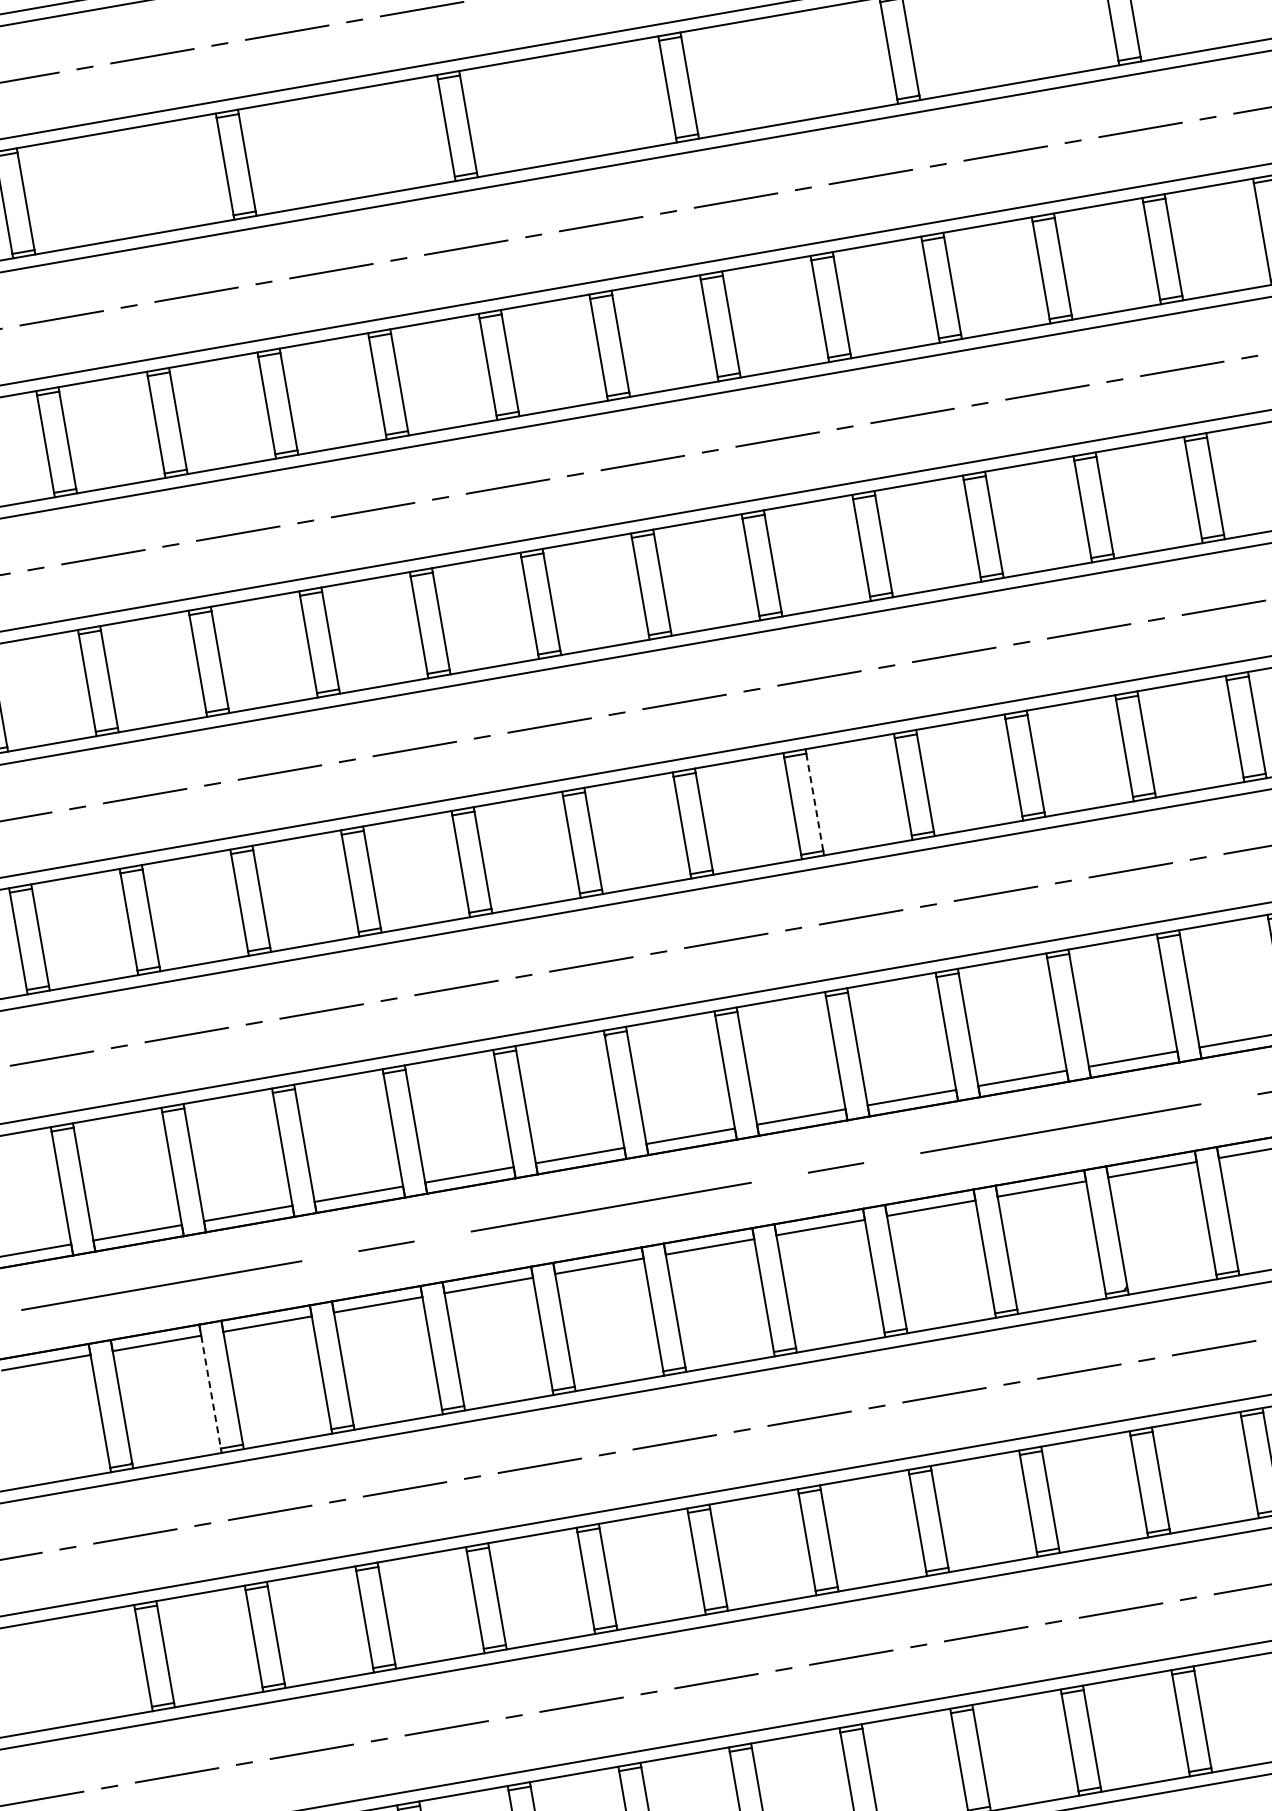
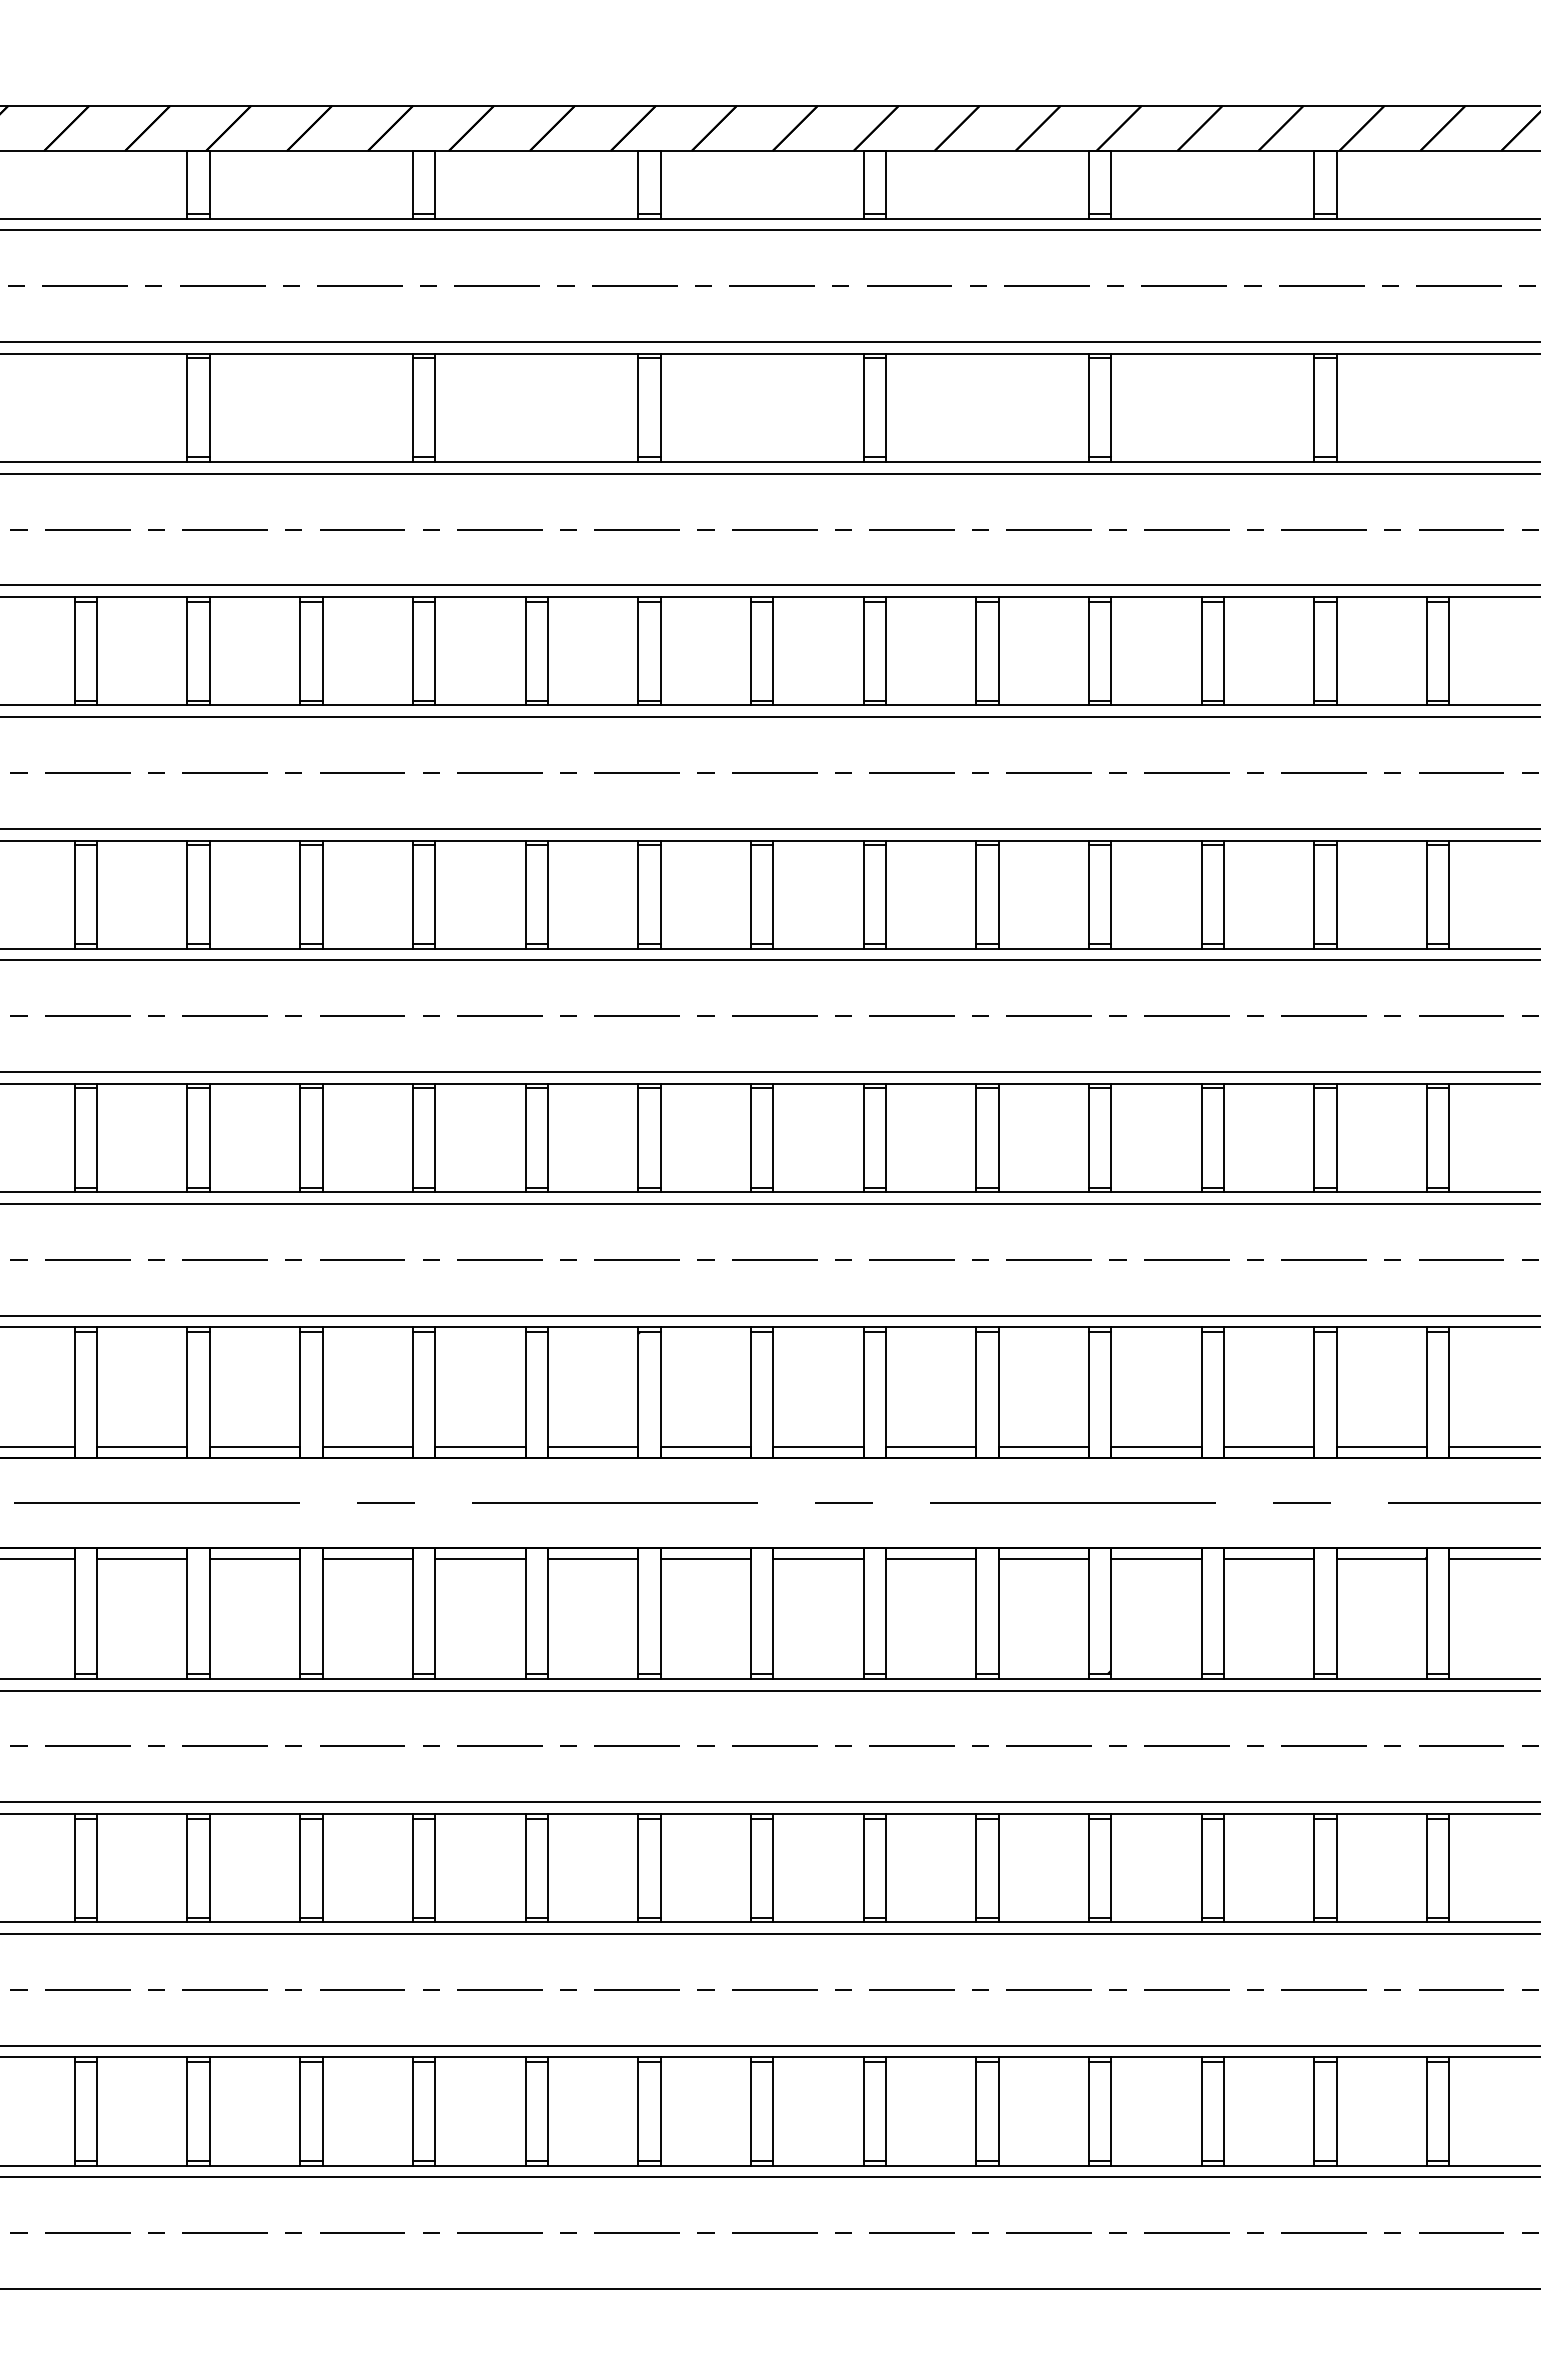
line: (815, 802) -> (886, 1138), dashed -> solid
line: (210, 1386) -> (187, 1611), dashed -> solid

